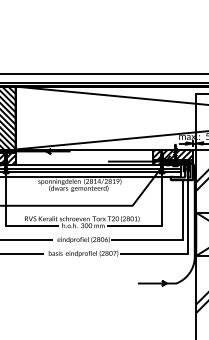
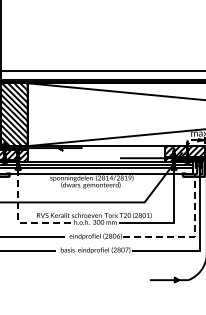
line: (6, 226) -> (18, 223), solid -> dashed
line: (178, 240) -> (190, 237), solid -> dashed

